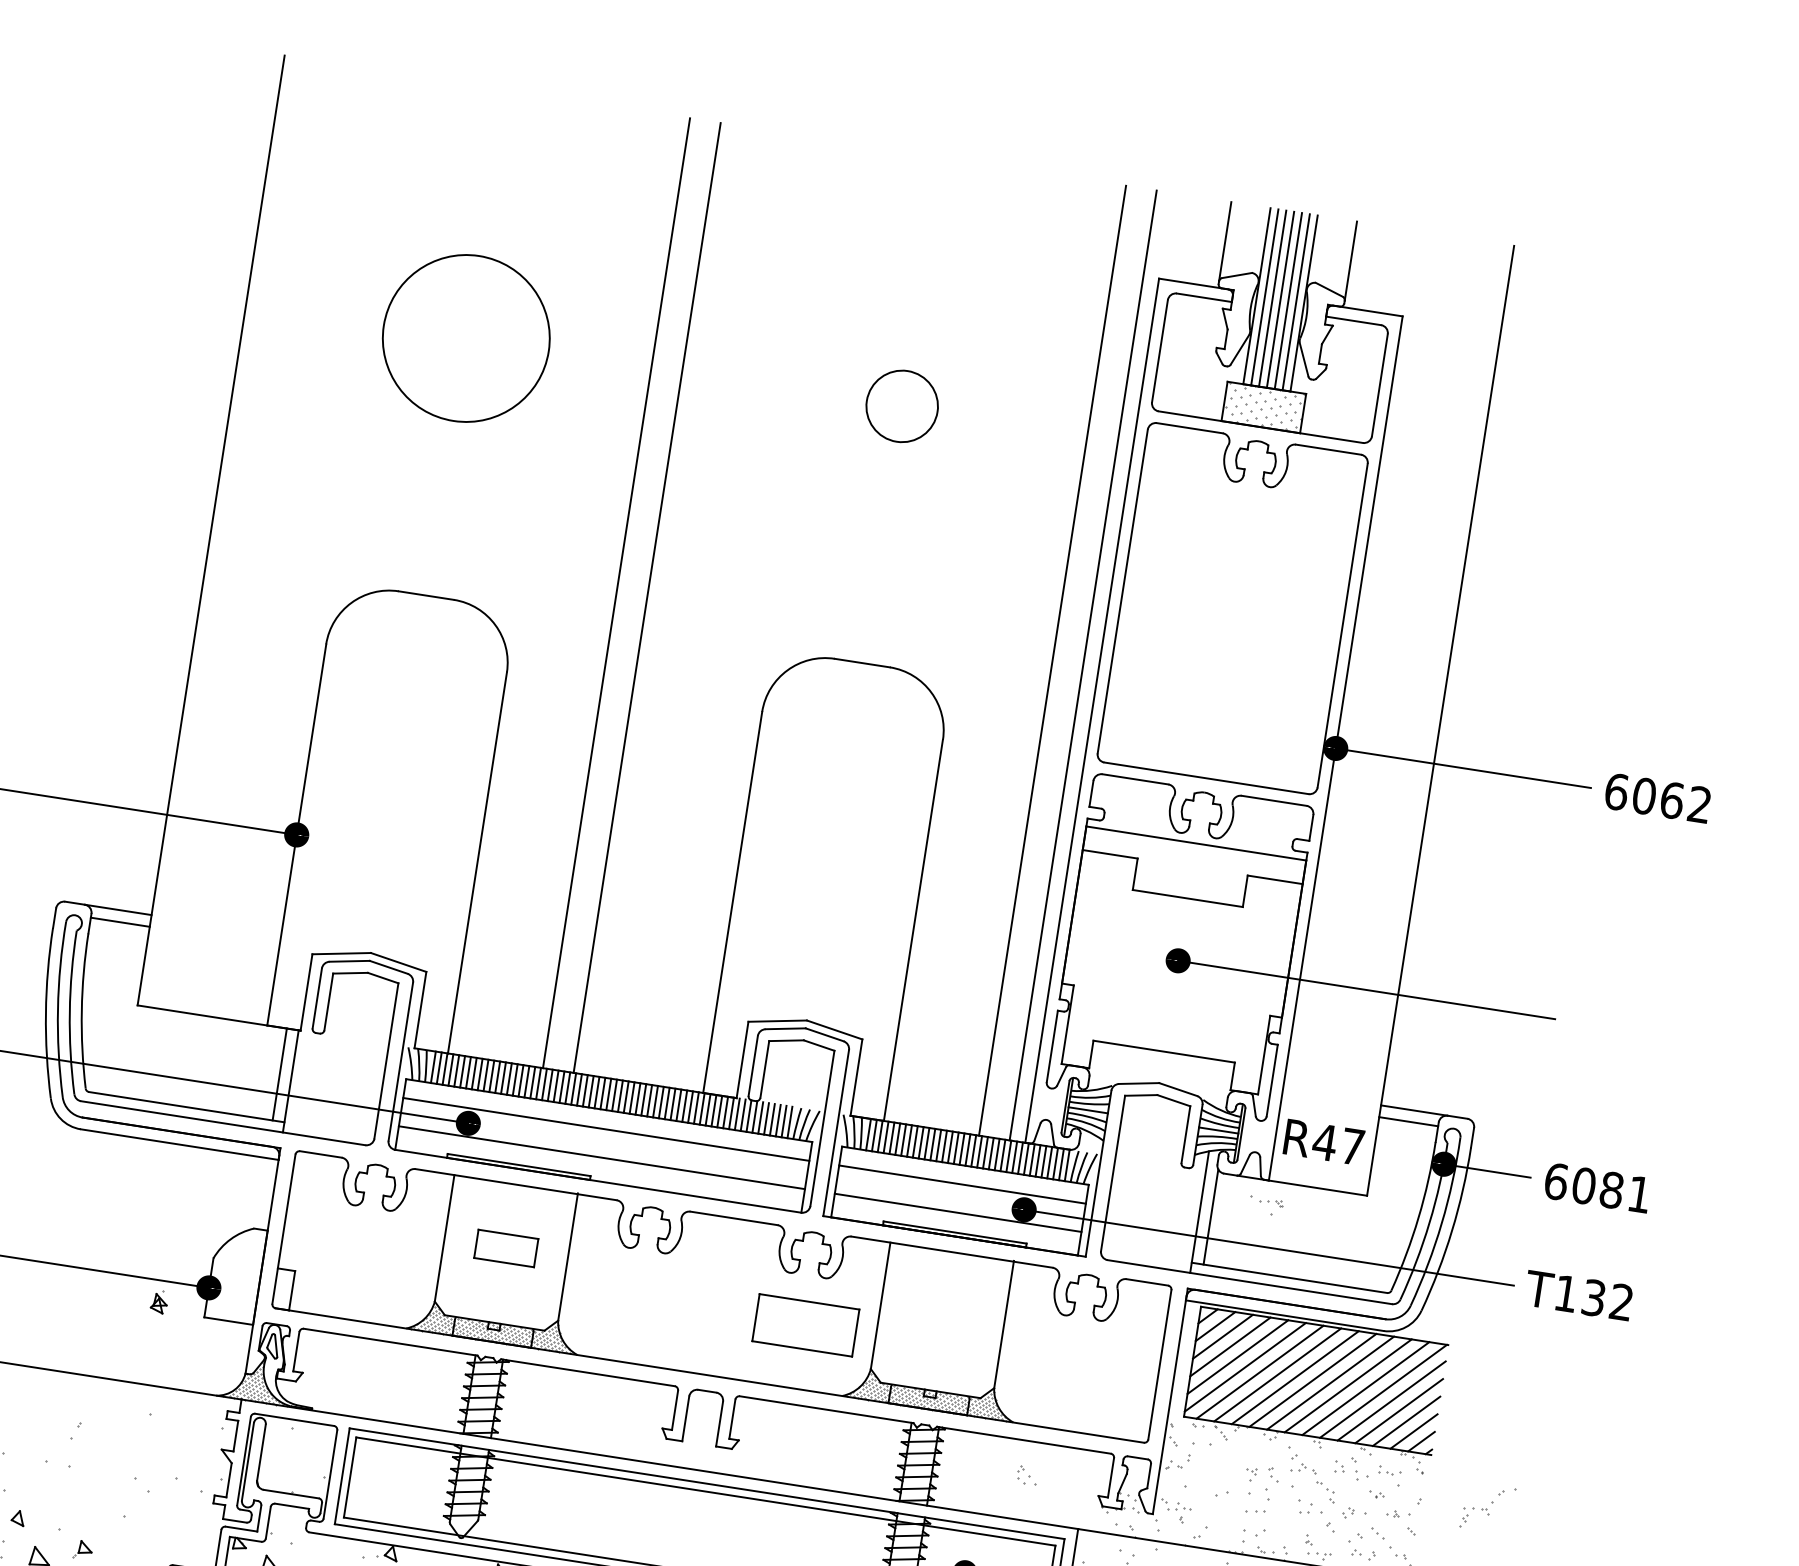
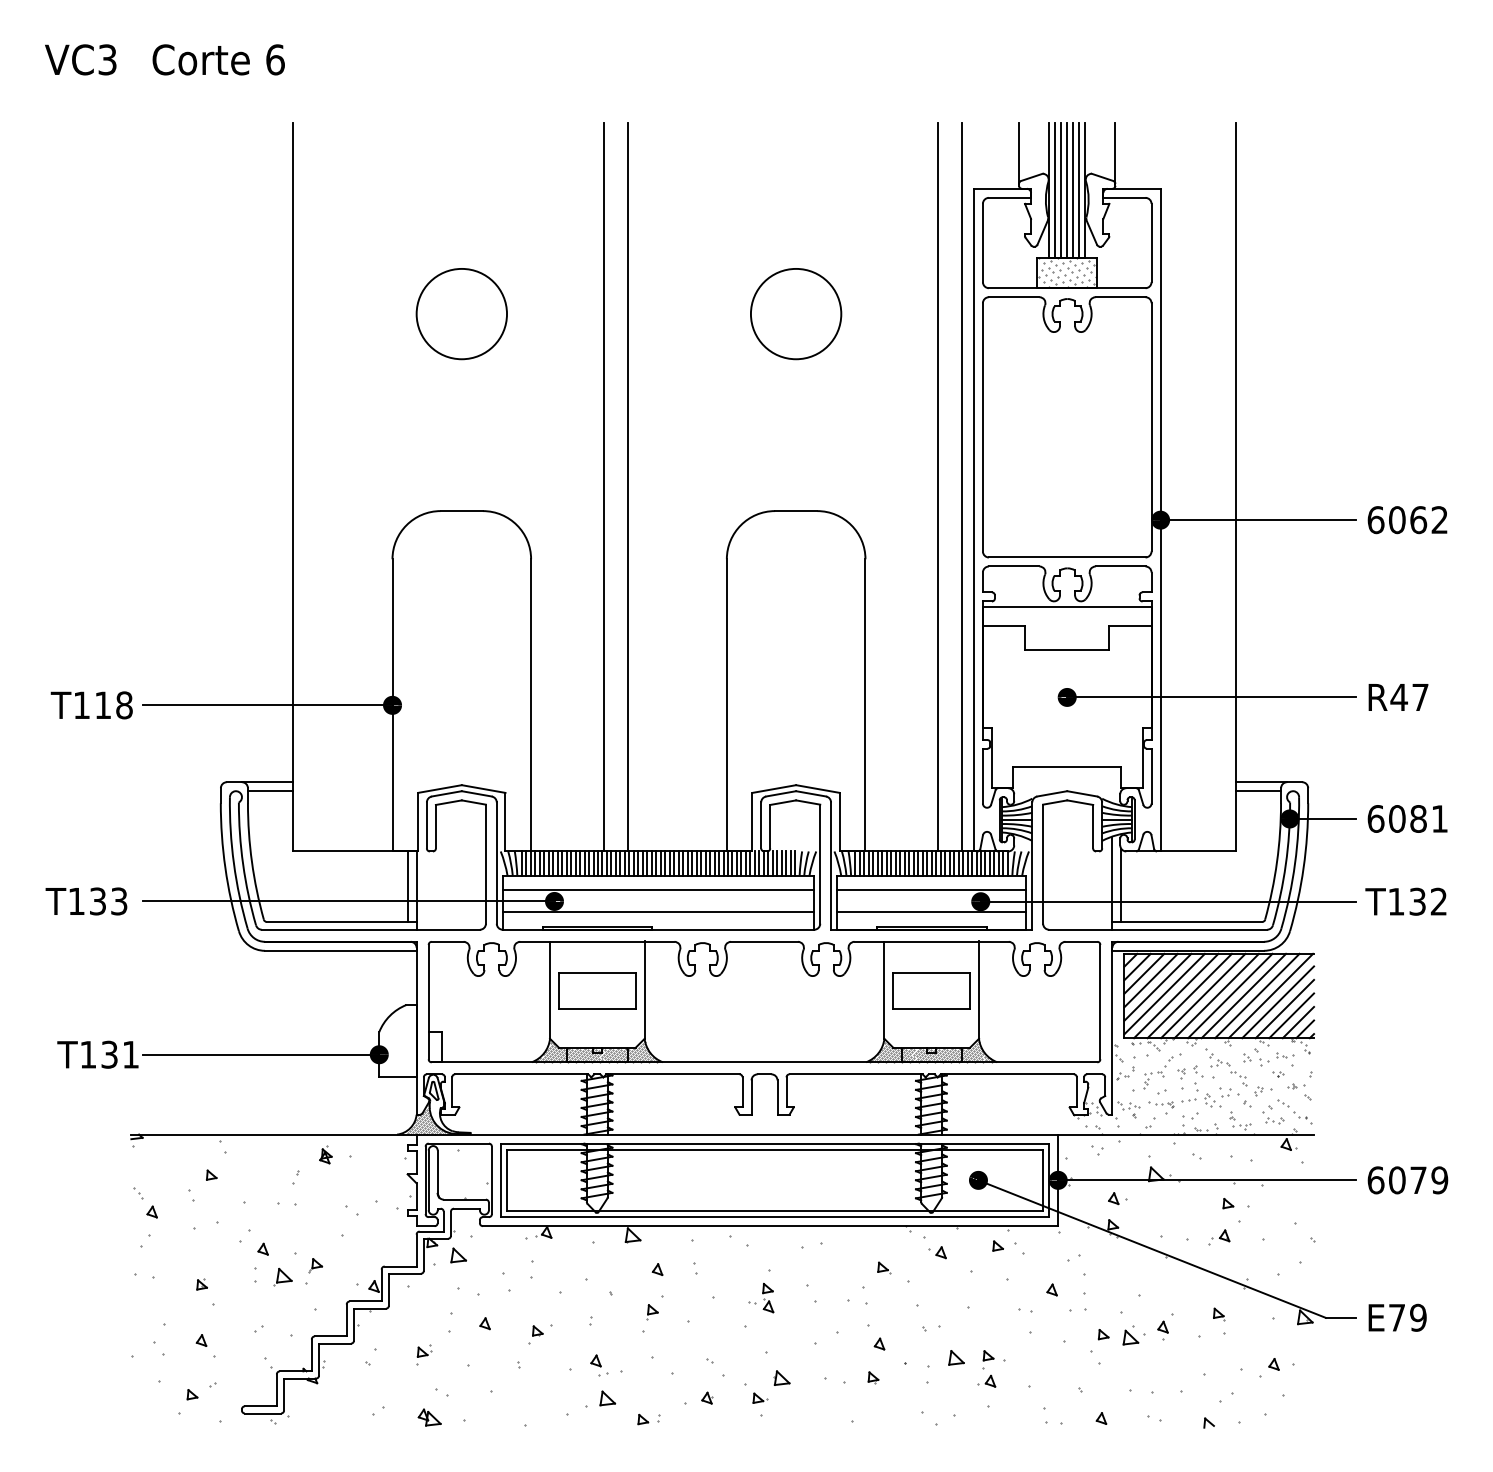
circle: (465, 339) -> (461, 314), size x0.71
circle: (902, 406) -> (796, 314), size x1.67
text: (1324, 1142) -> (1398, 697), moved
part: (1266, 1205) -> (1161, 1107), moved
part: (506, 1248) -> (597, 990), size x1.67
part: (159, 1301) -> (325, 1154), moved
part: (805, 1325) -> (931, 990), moved
part: (1026, 1475) -> (1212, 1100), moved
part: (1487, 1508) -> (1162, 1071), moved

